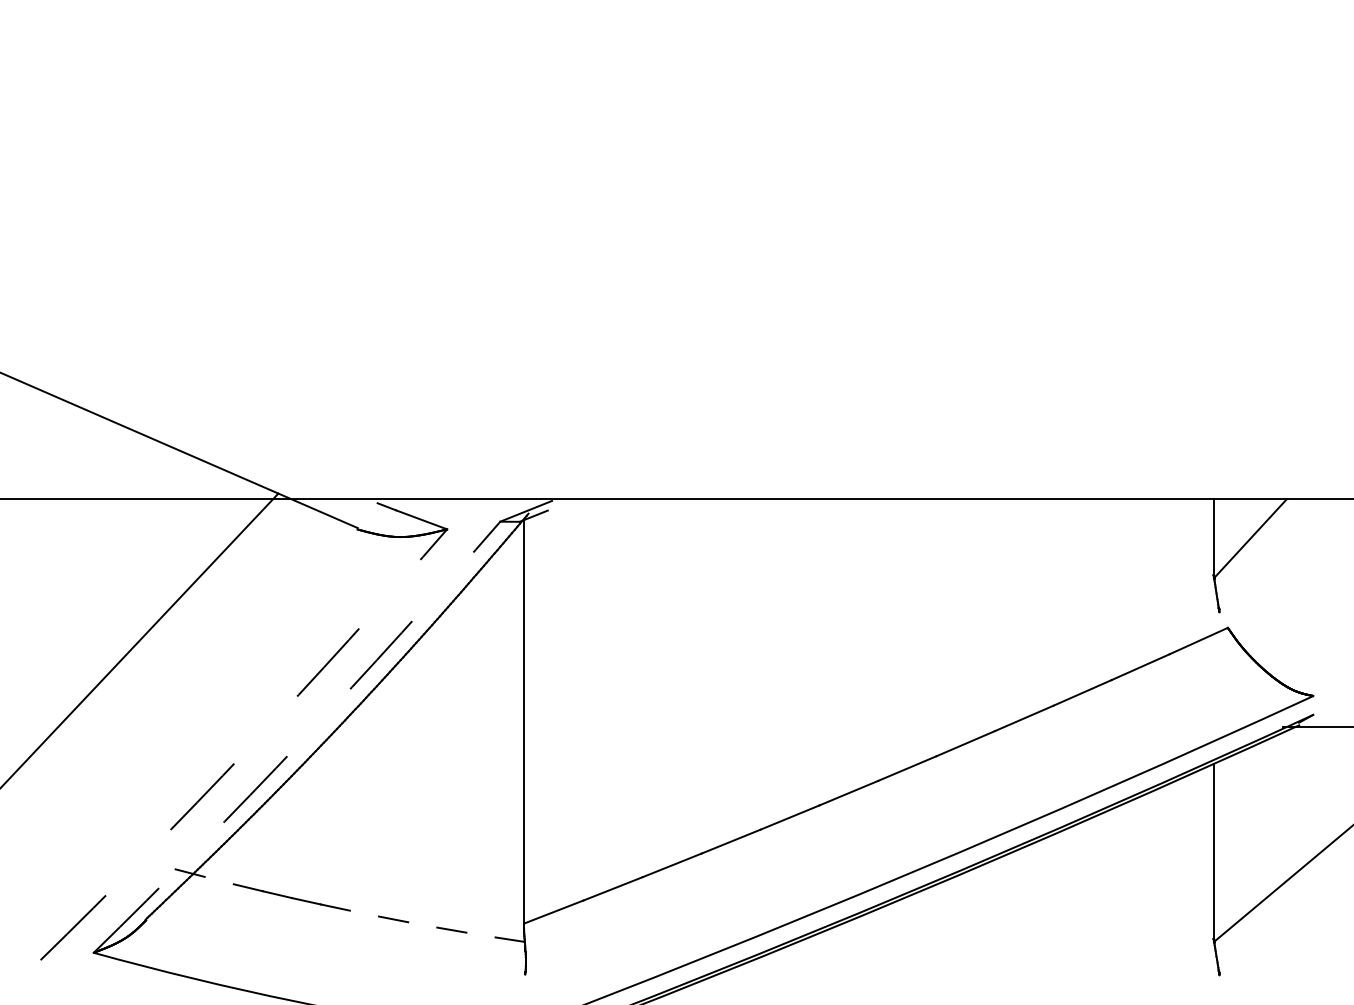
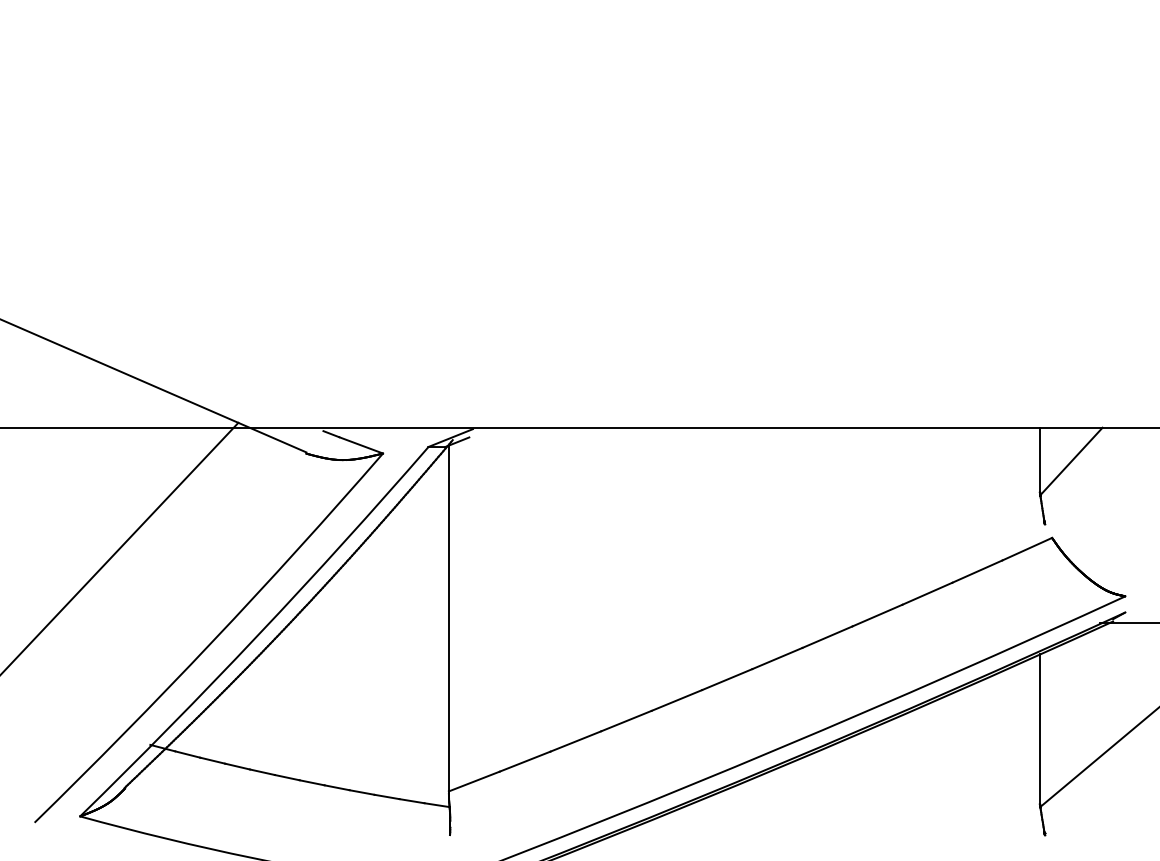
arc: (301, 741) -> (258, 635), dashed -> solid
arc: (248, 748) -> (212, 641), dashed -> solid
line: (218, 880) -> (187, 754), added
line: (364, 913) -> (312, 782), added
line: (422, 924) -> (361, 792), added
line: (480, 934) -> (411, 800), added

